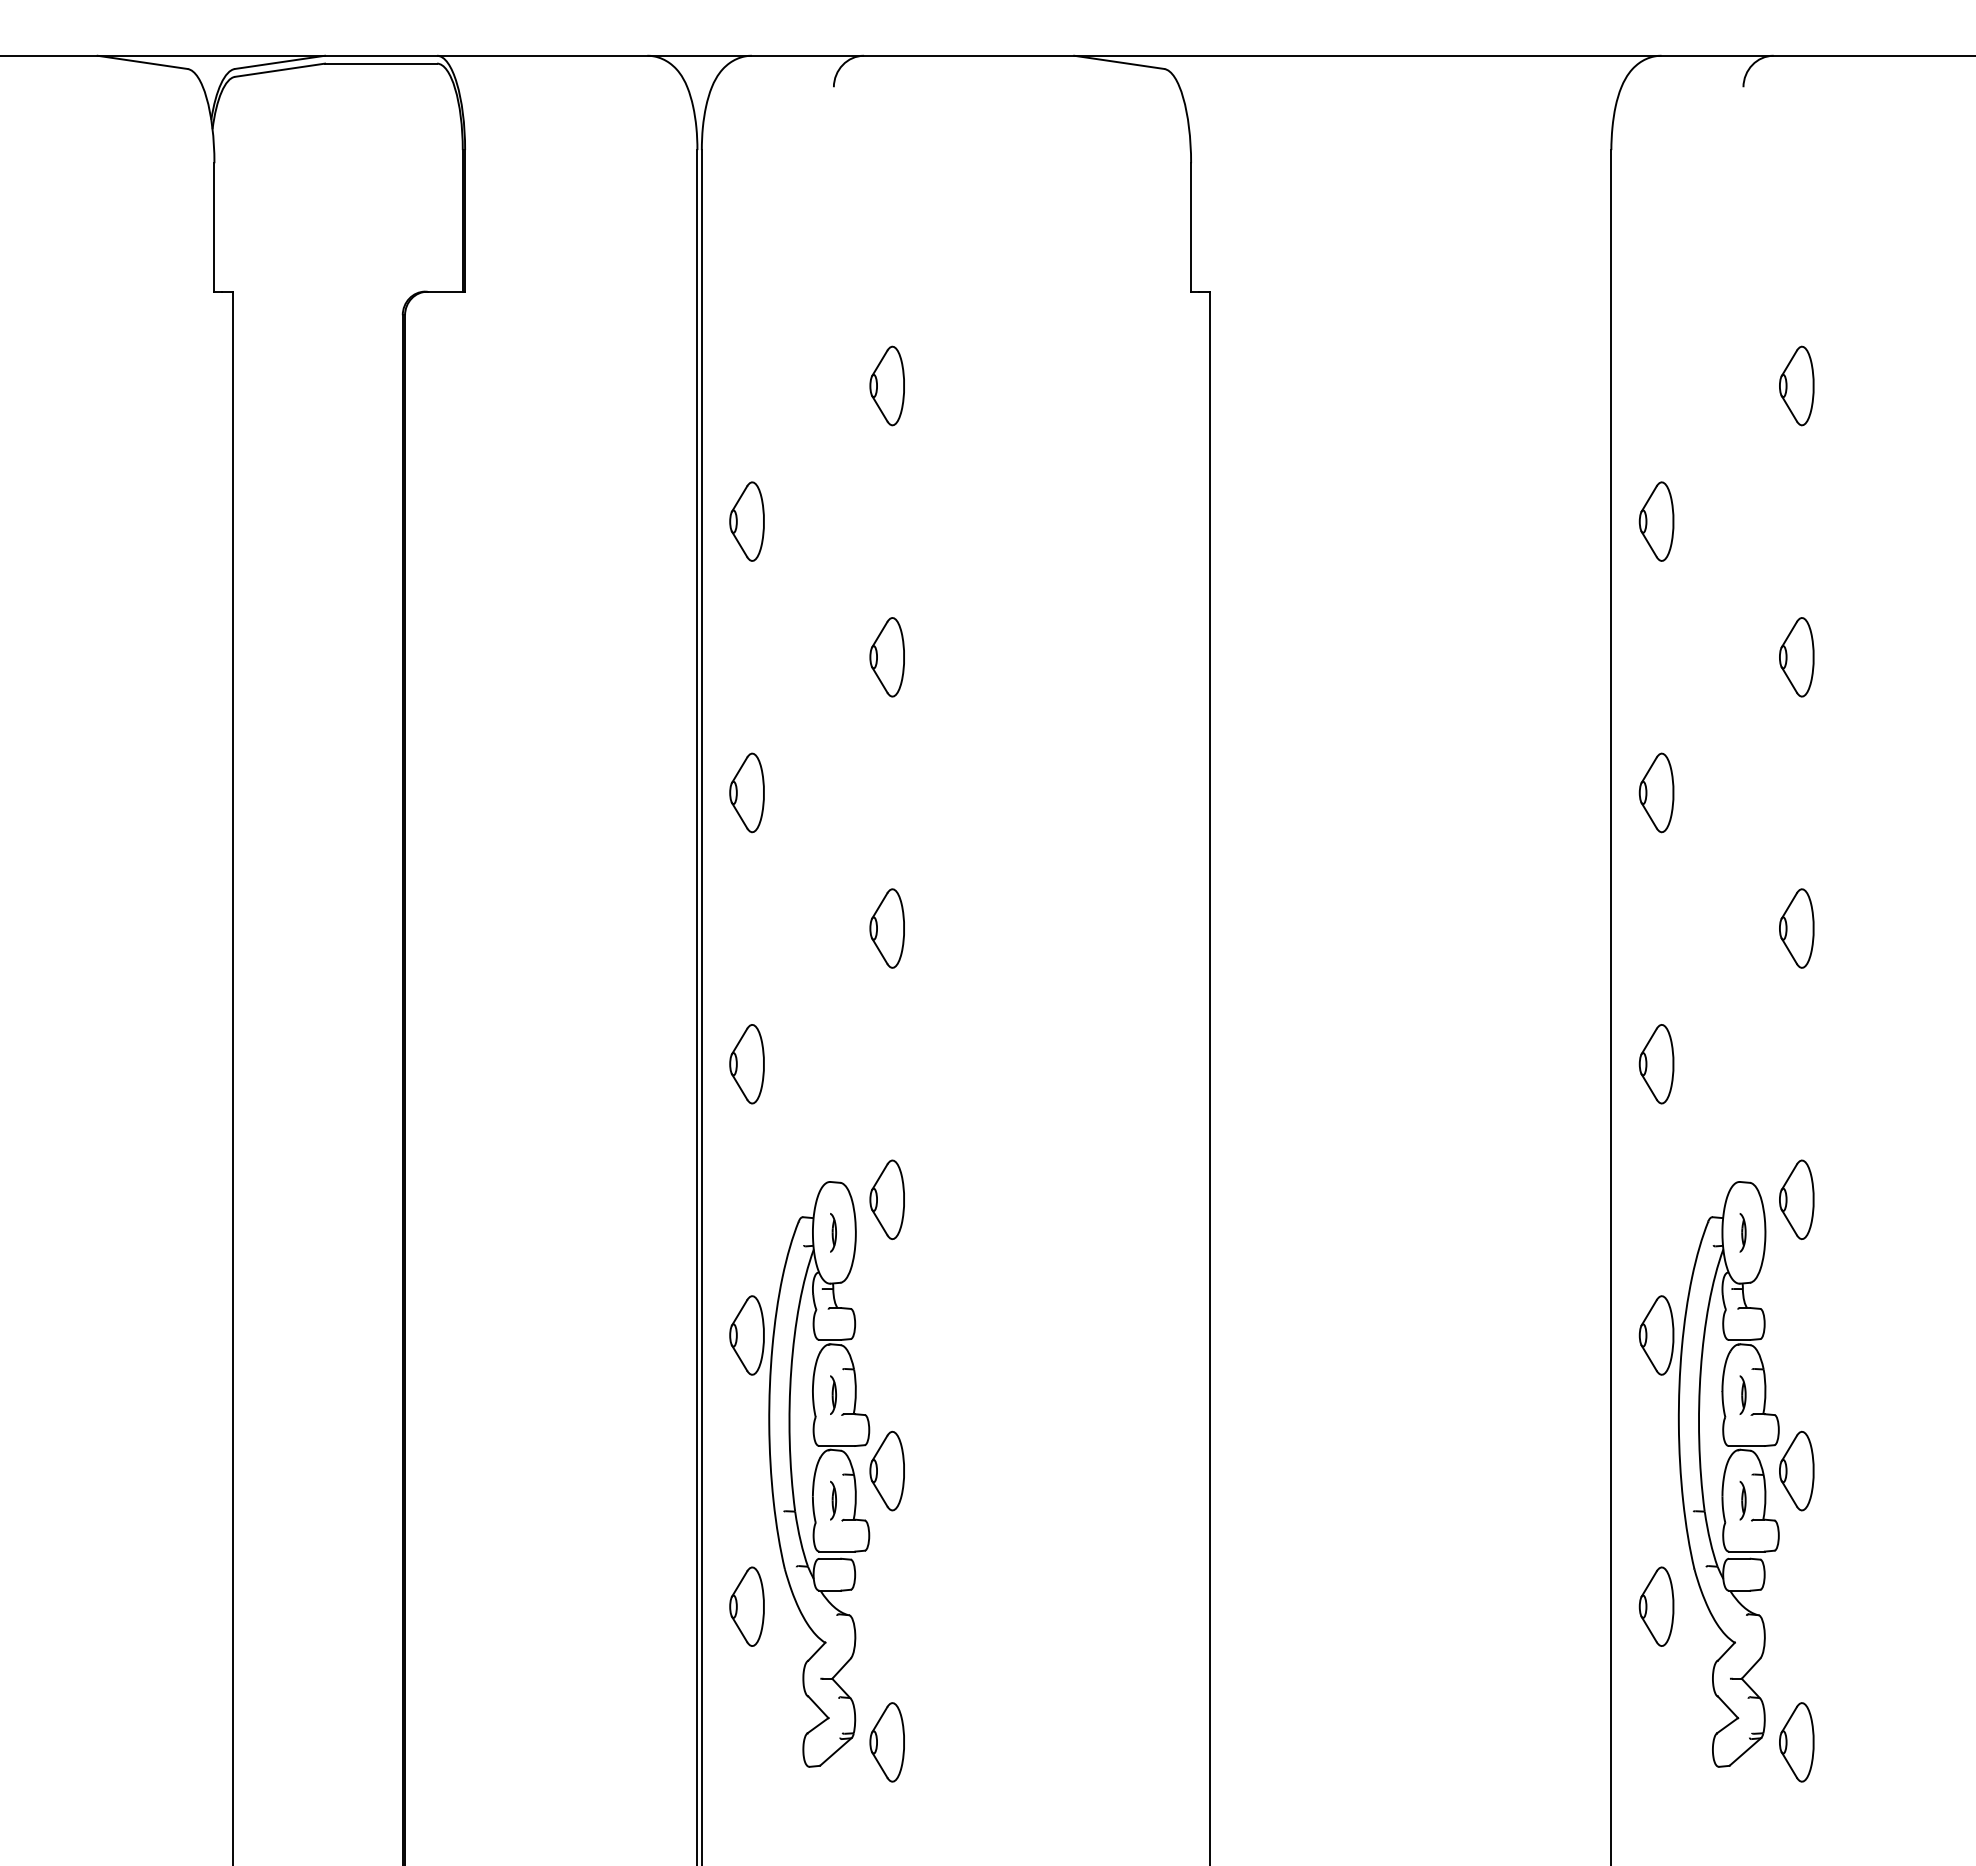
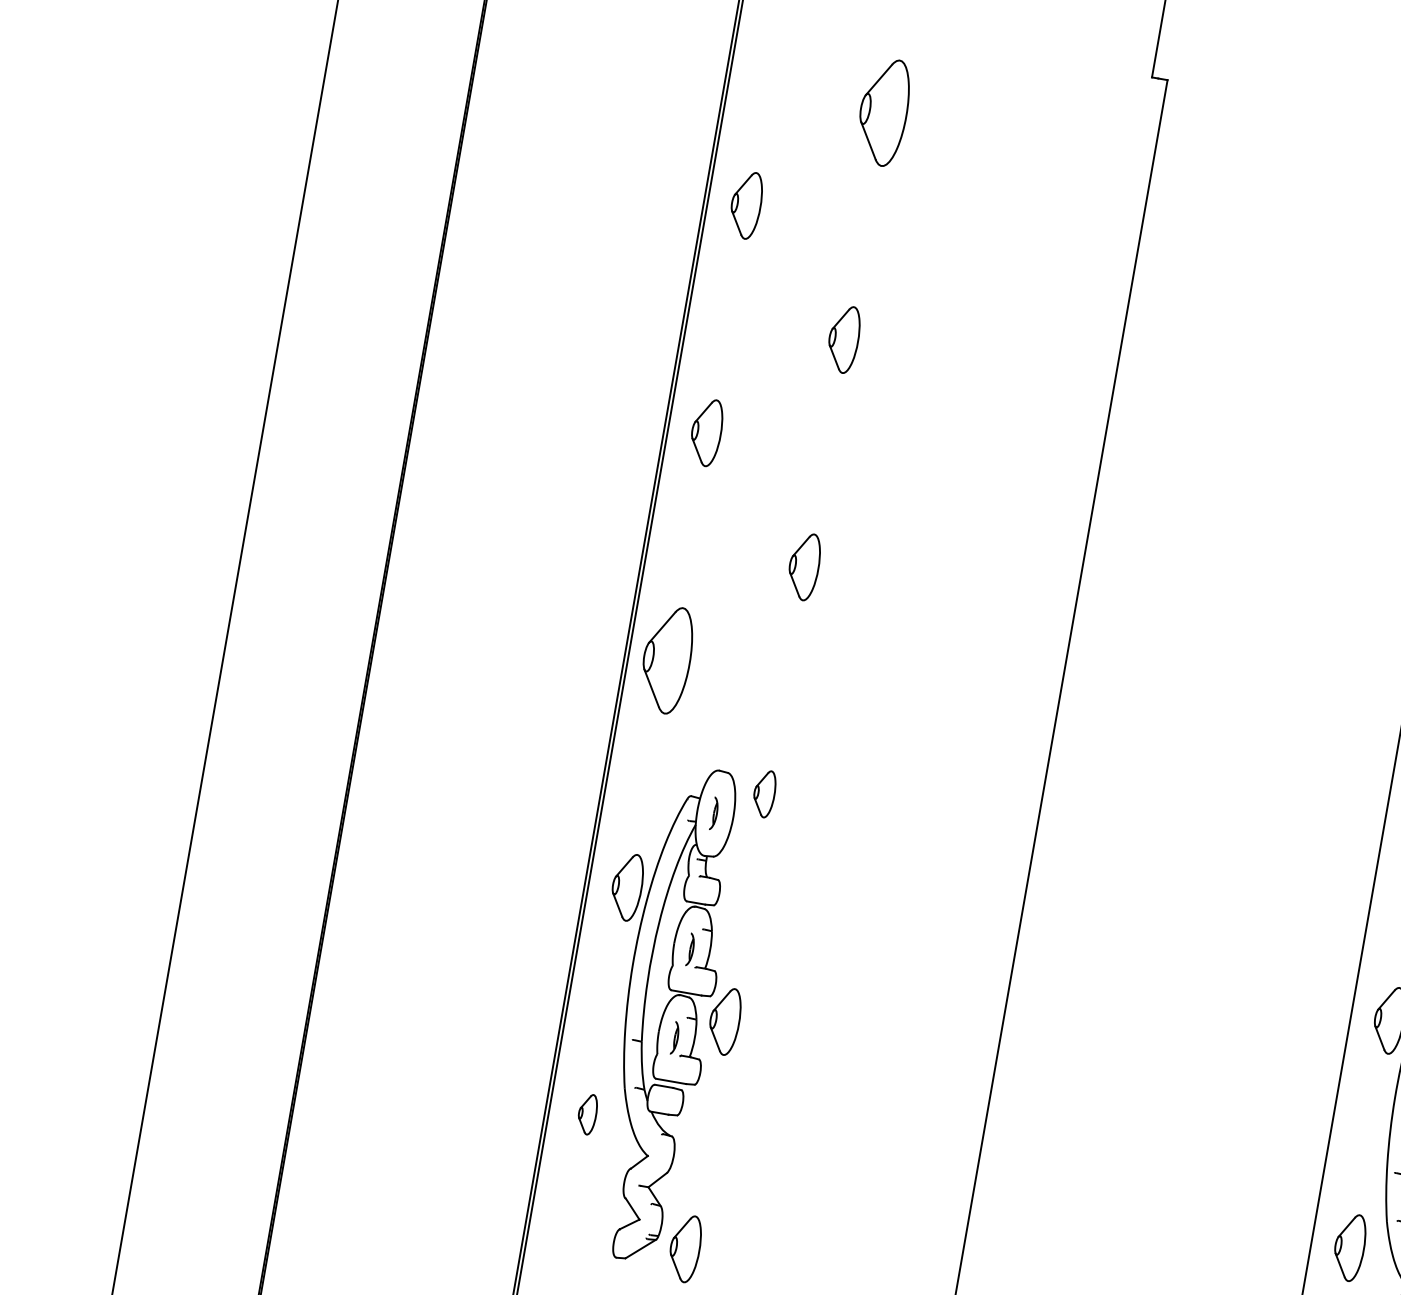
part: (886, 385) -> (883, 111), size x1.6
part: (746, 1064) -> (666, 659), size x1.6
part: (886, 1199) -> (763, 793), size x0.7
part: (746, 1606) -> (587, 1114), size x0.6

